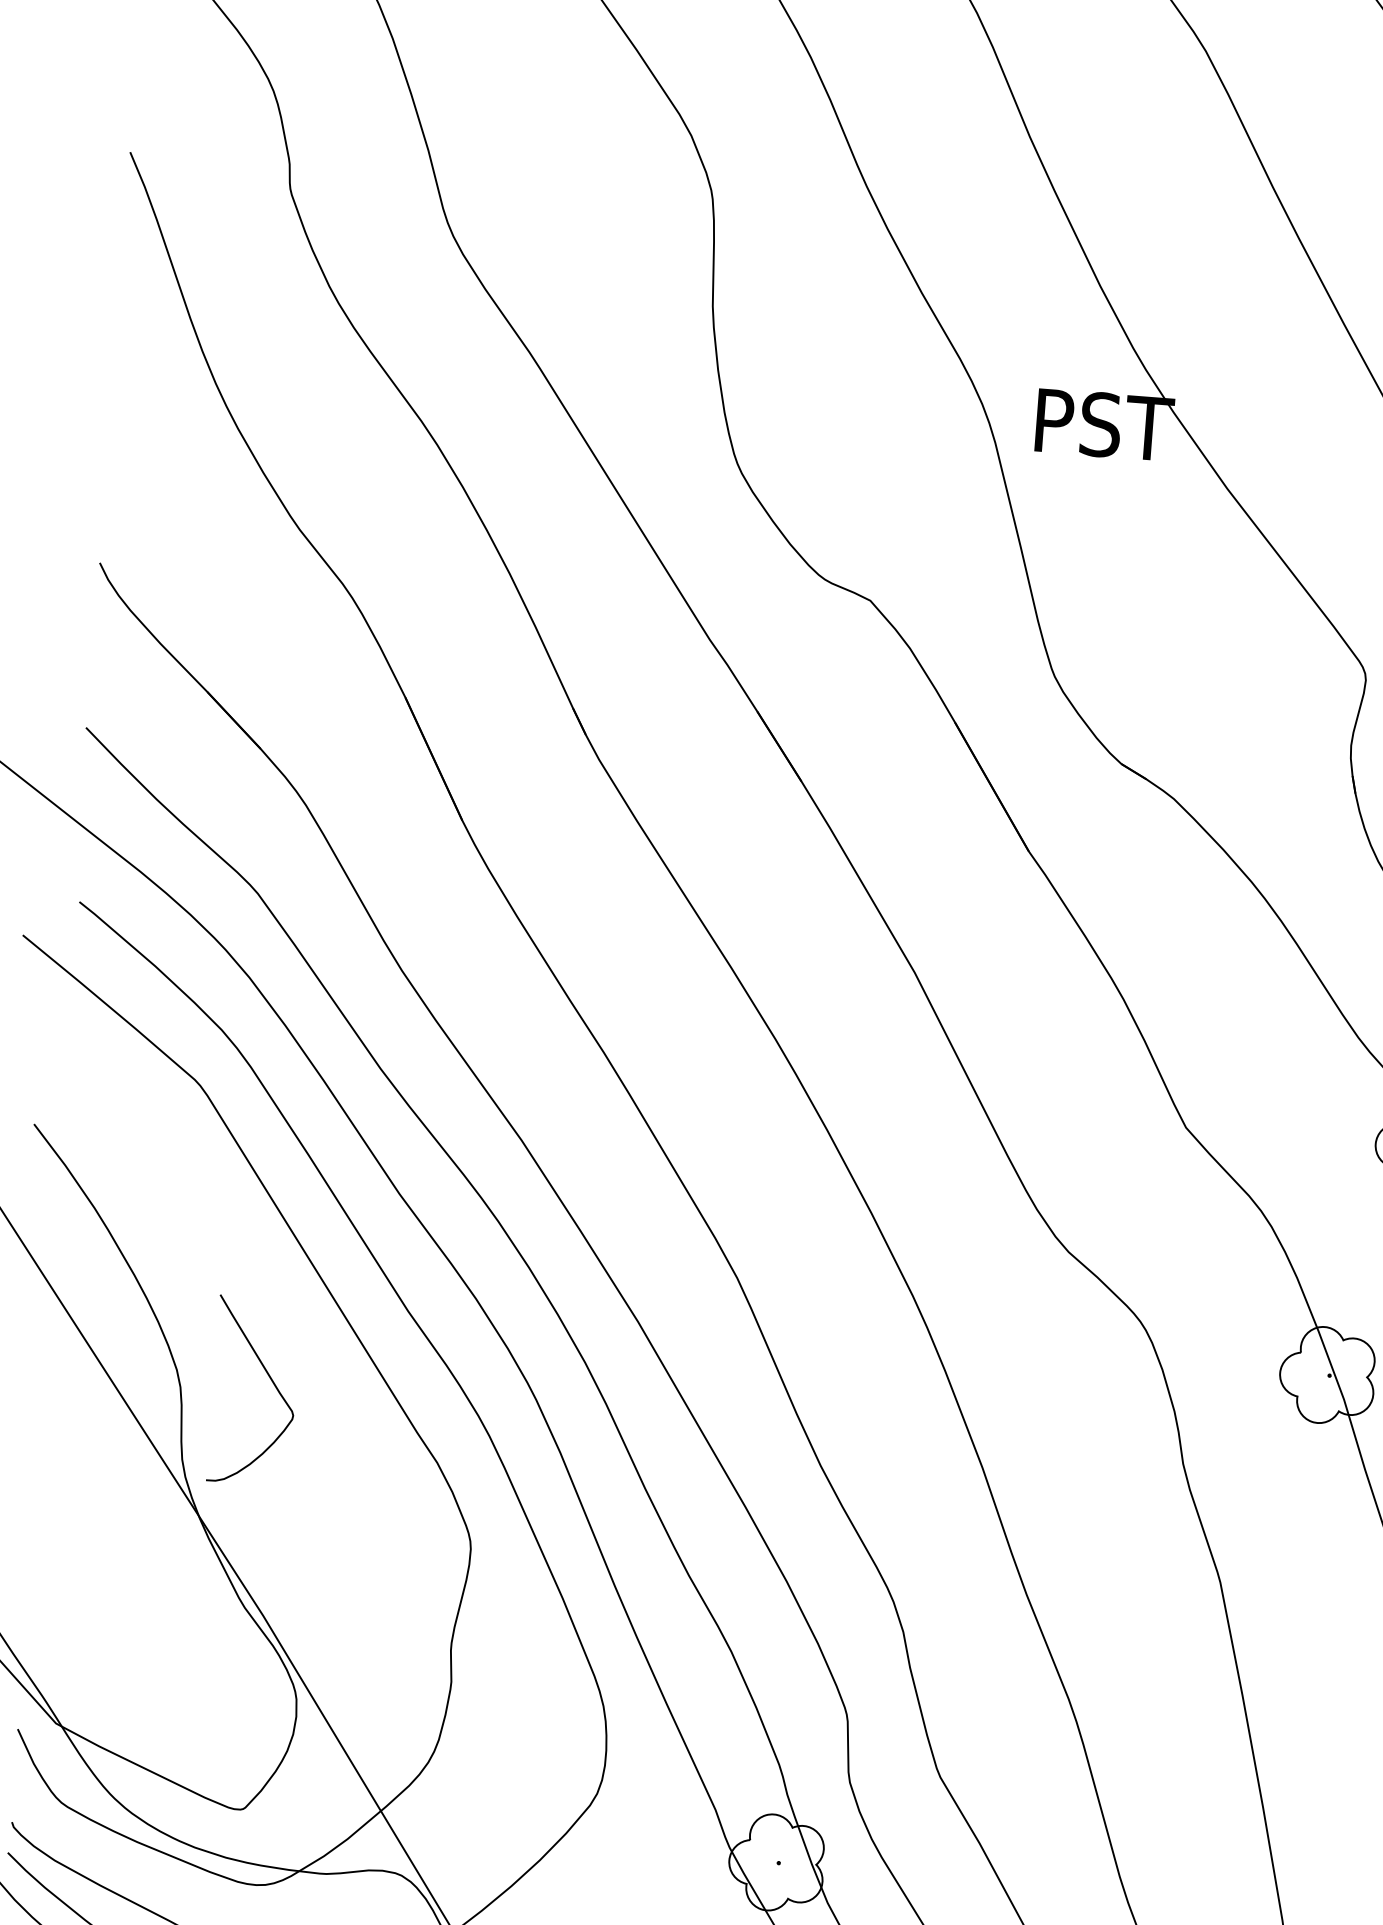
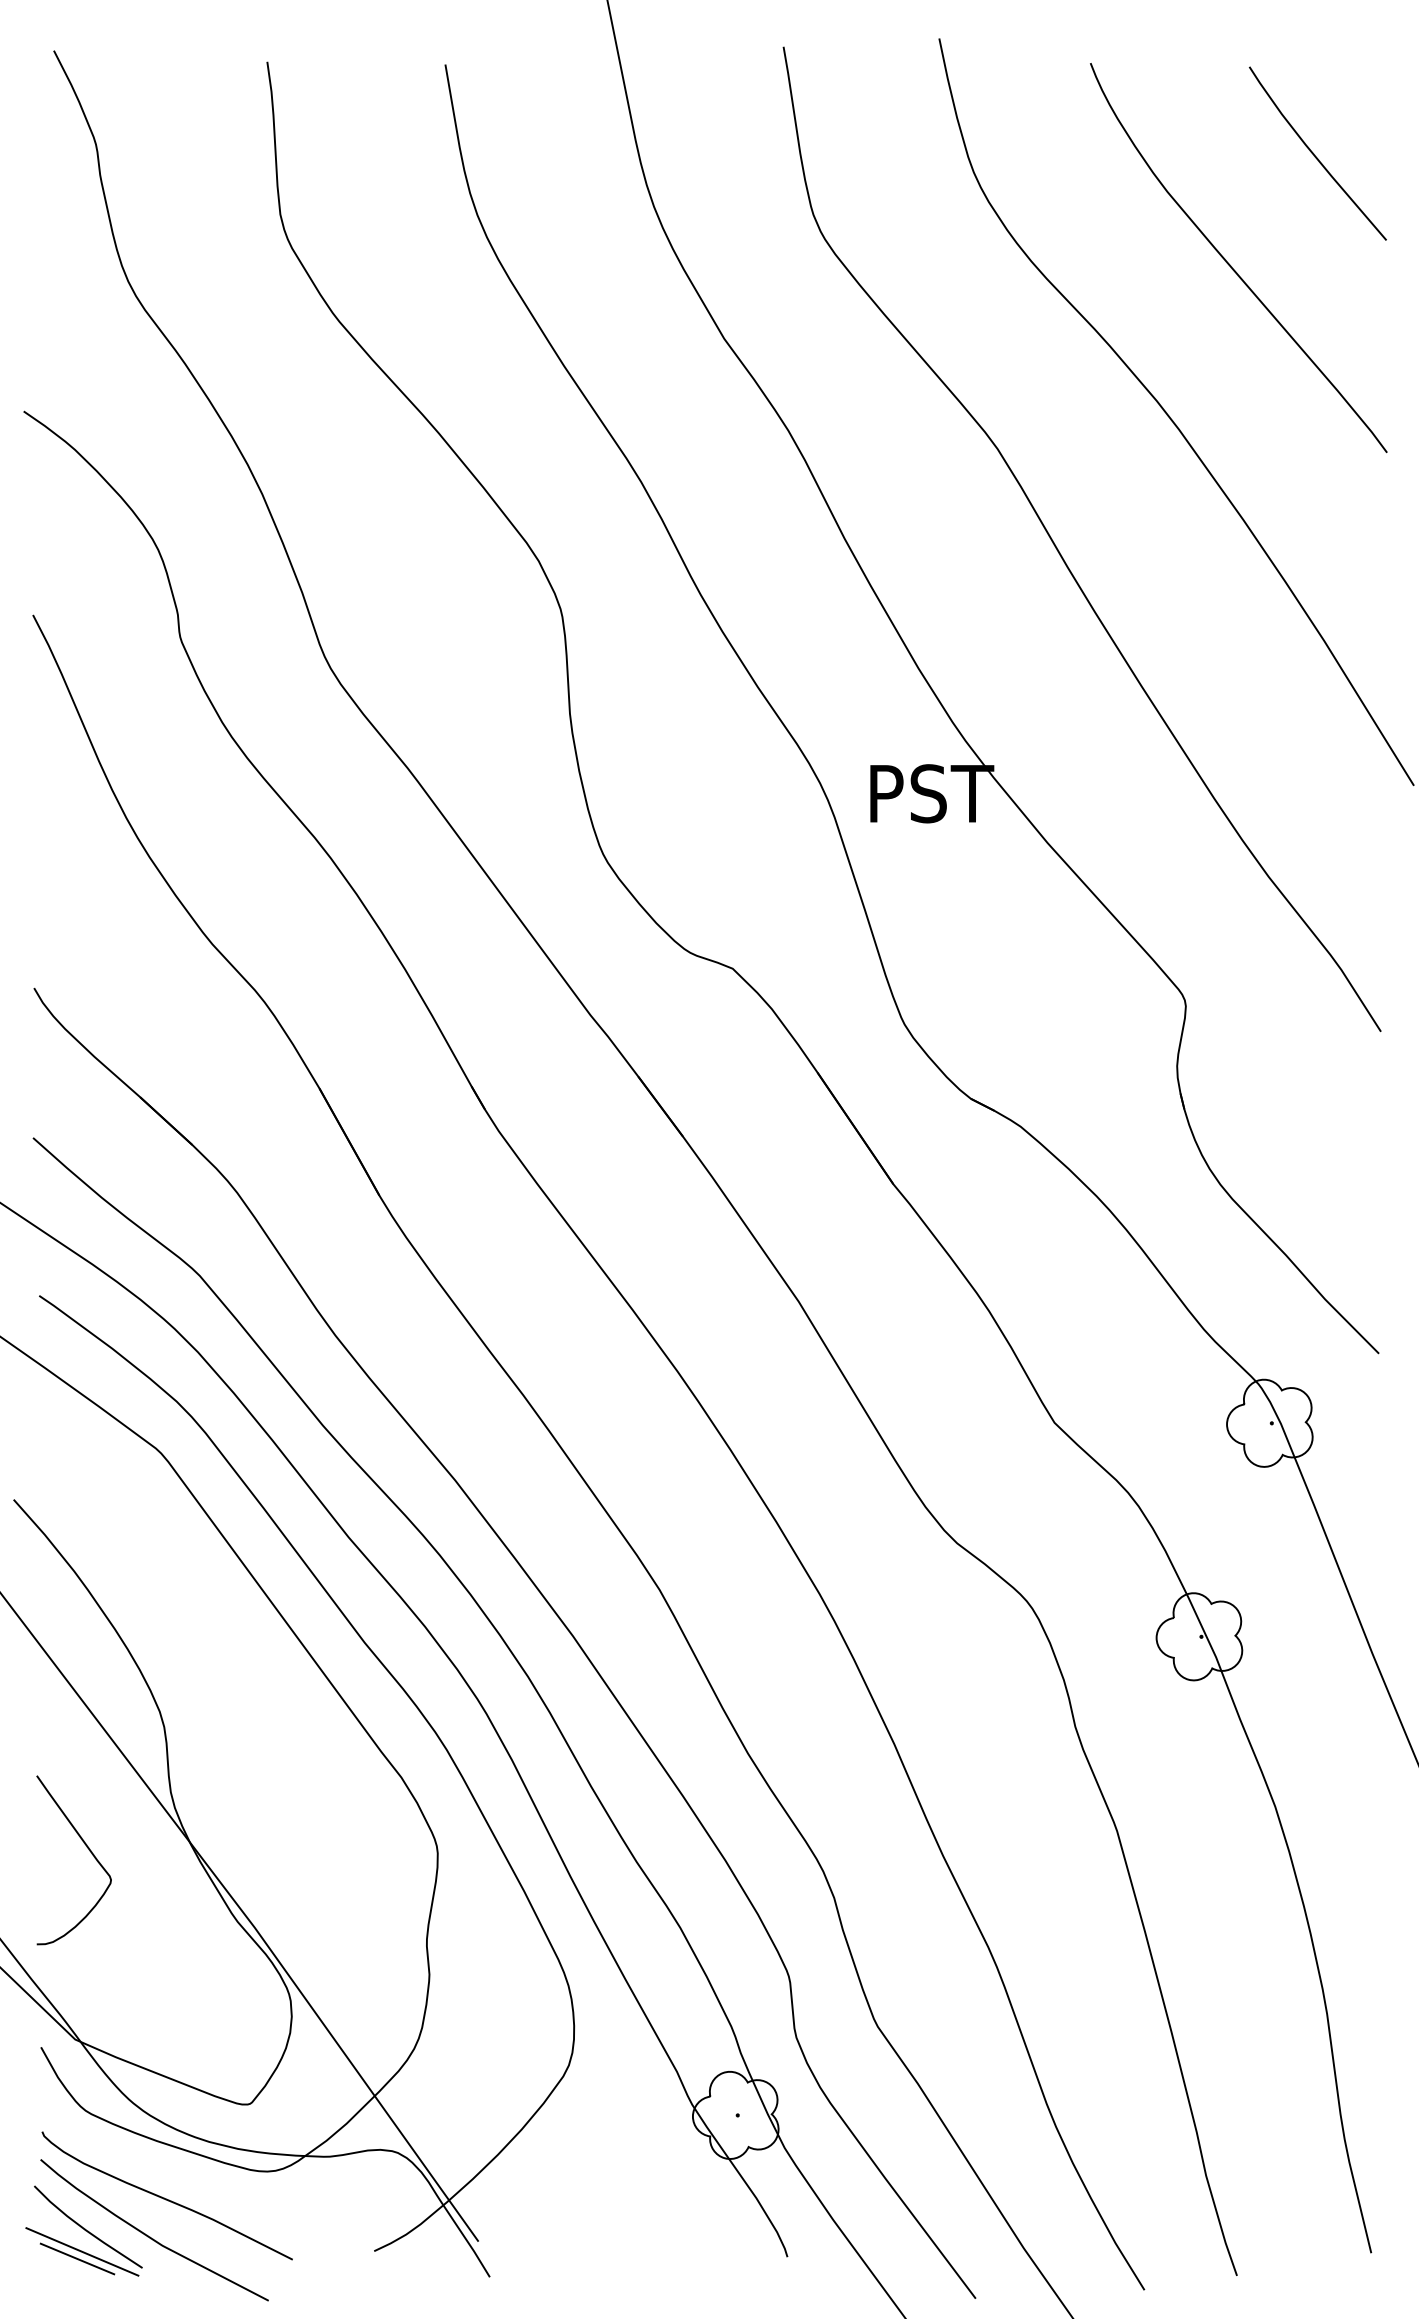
curve: (271, 1382) -> (89, 1851), moved

